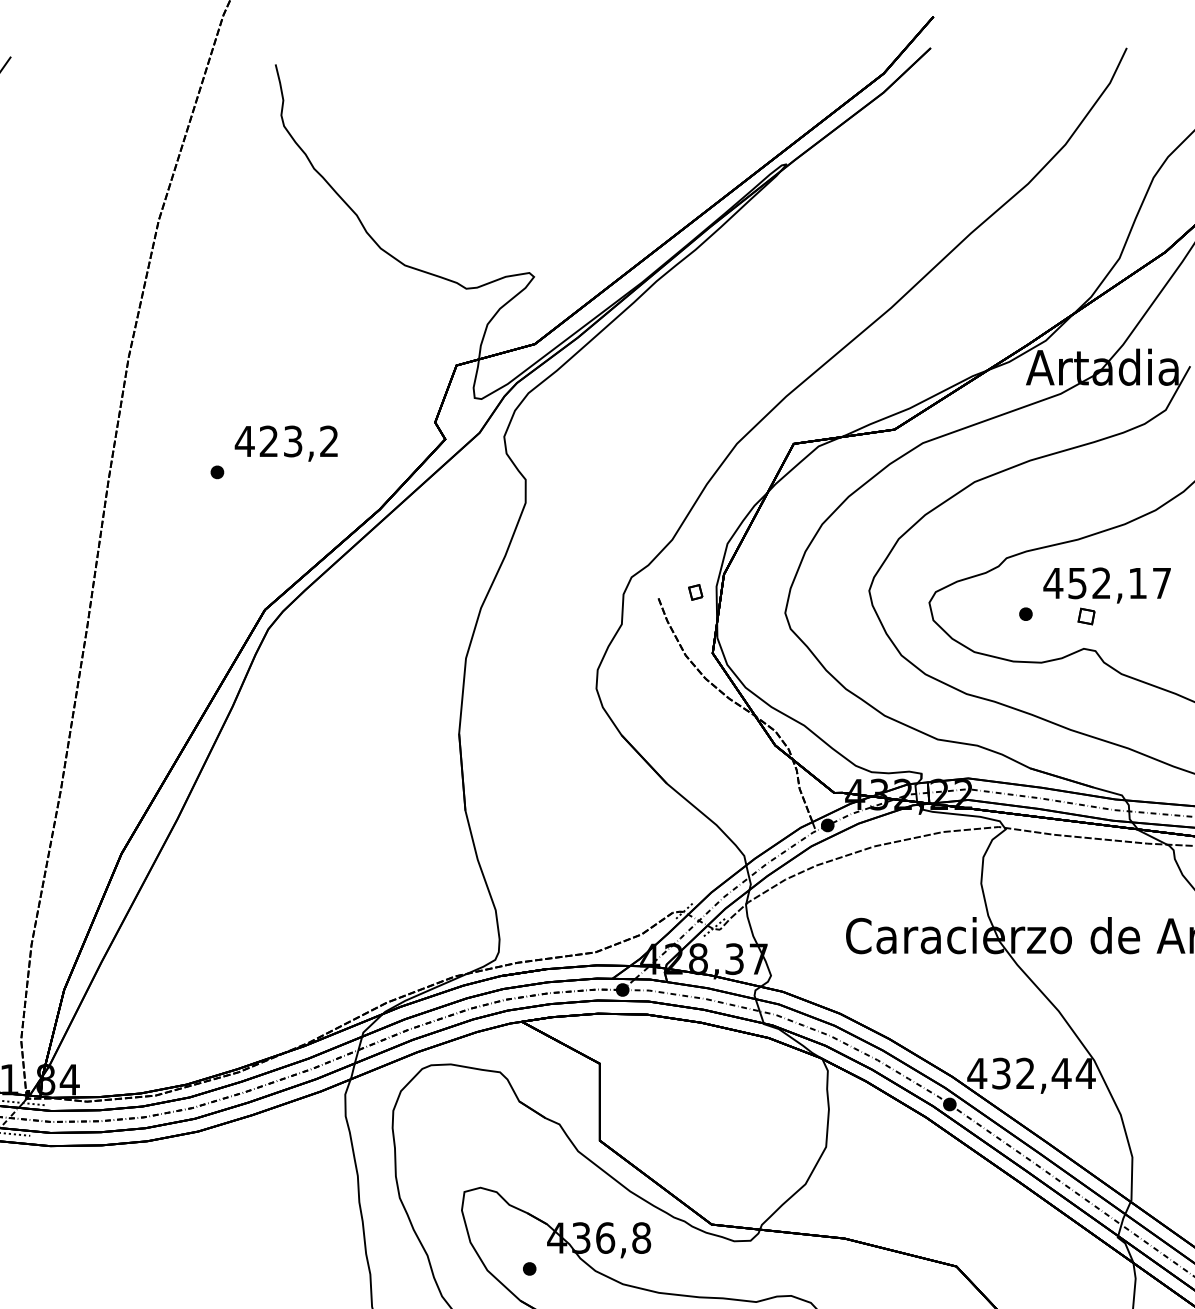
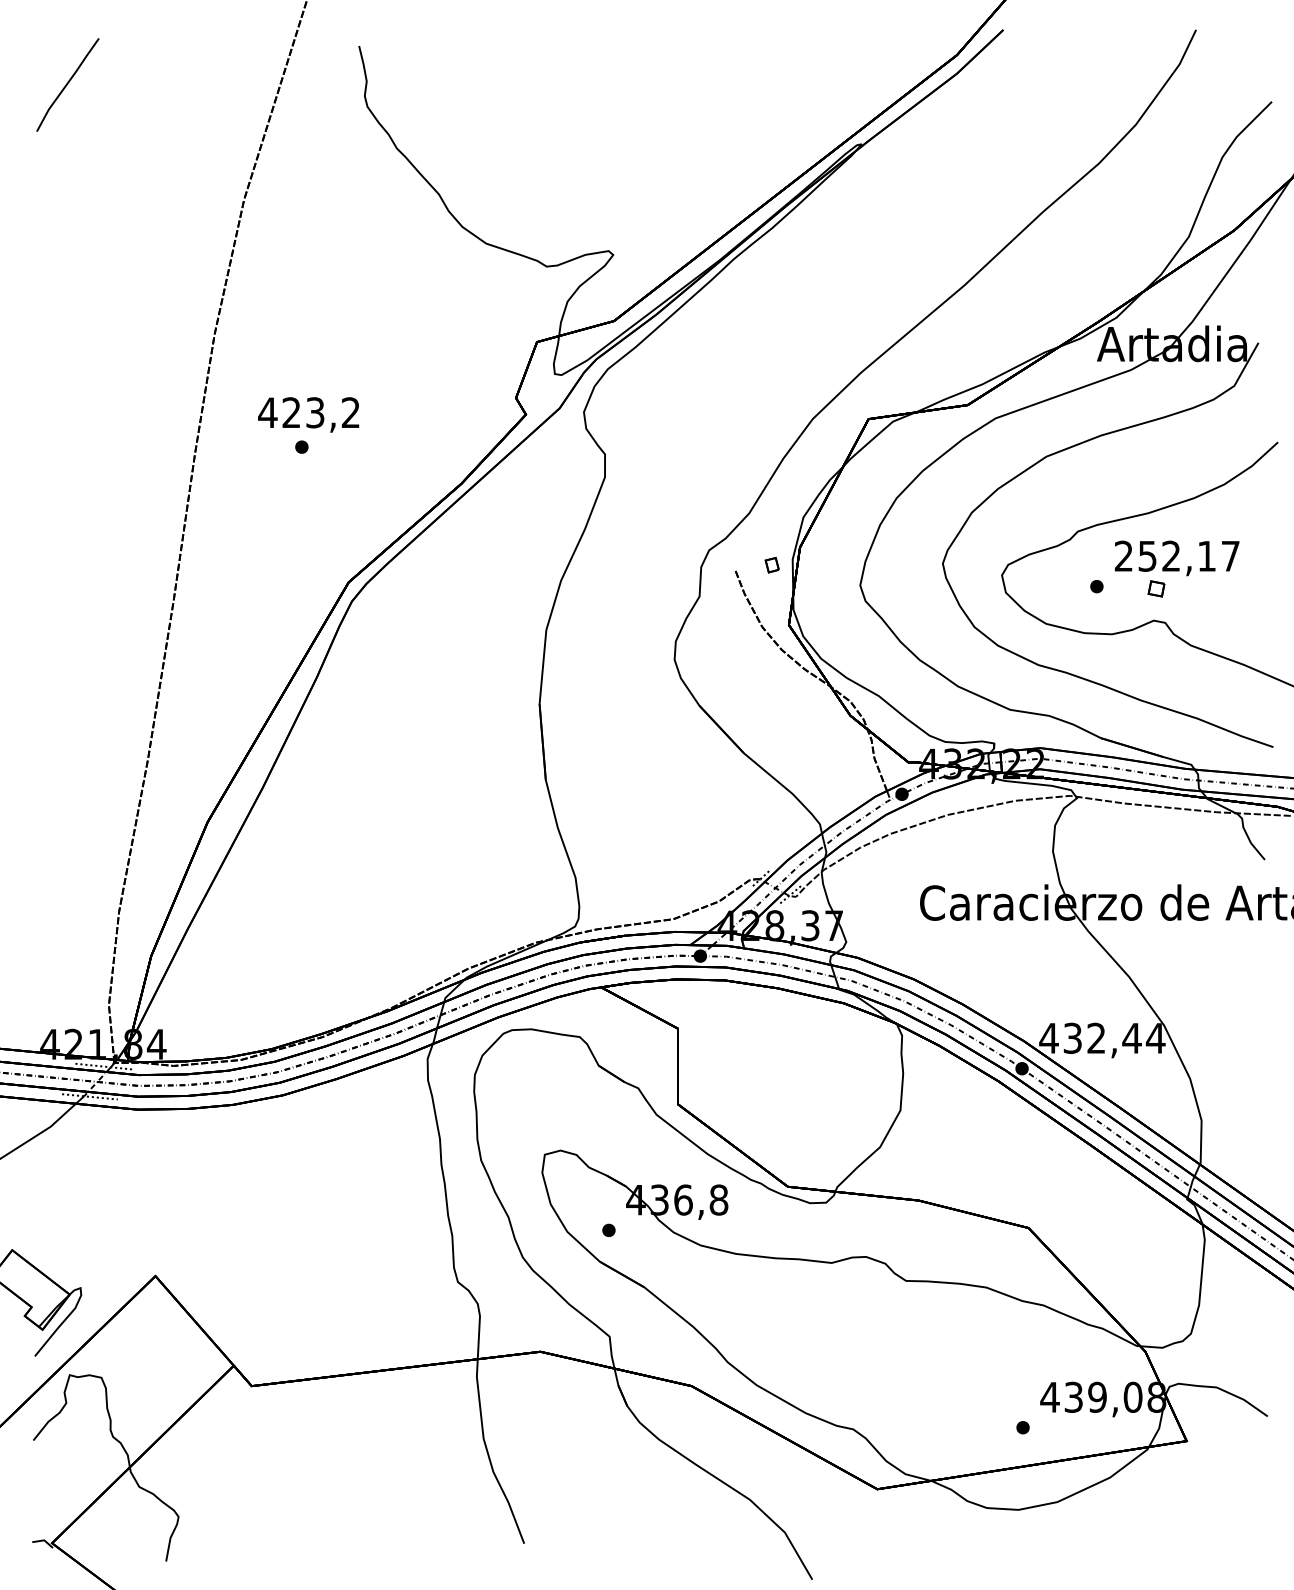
text: (286, 443) -> (308, 414), moved
text: (1052, 582) -> (1123, 555), 452,17 -> 252,17

